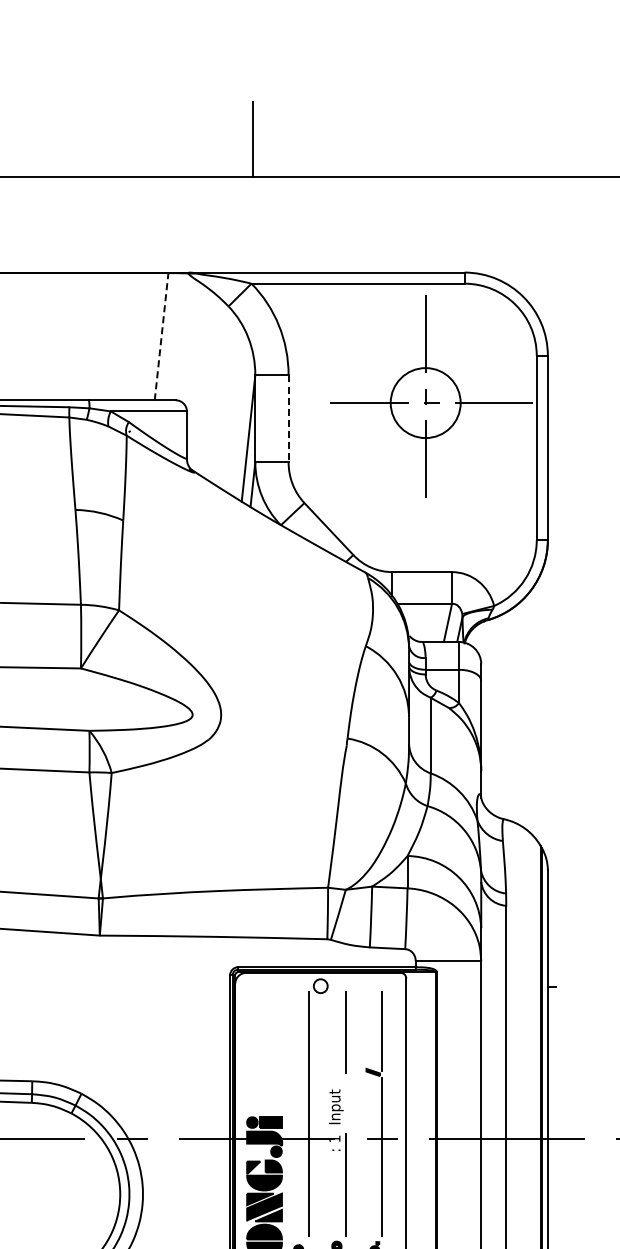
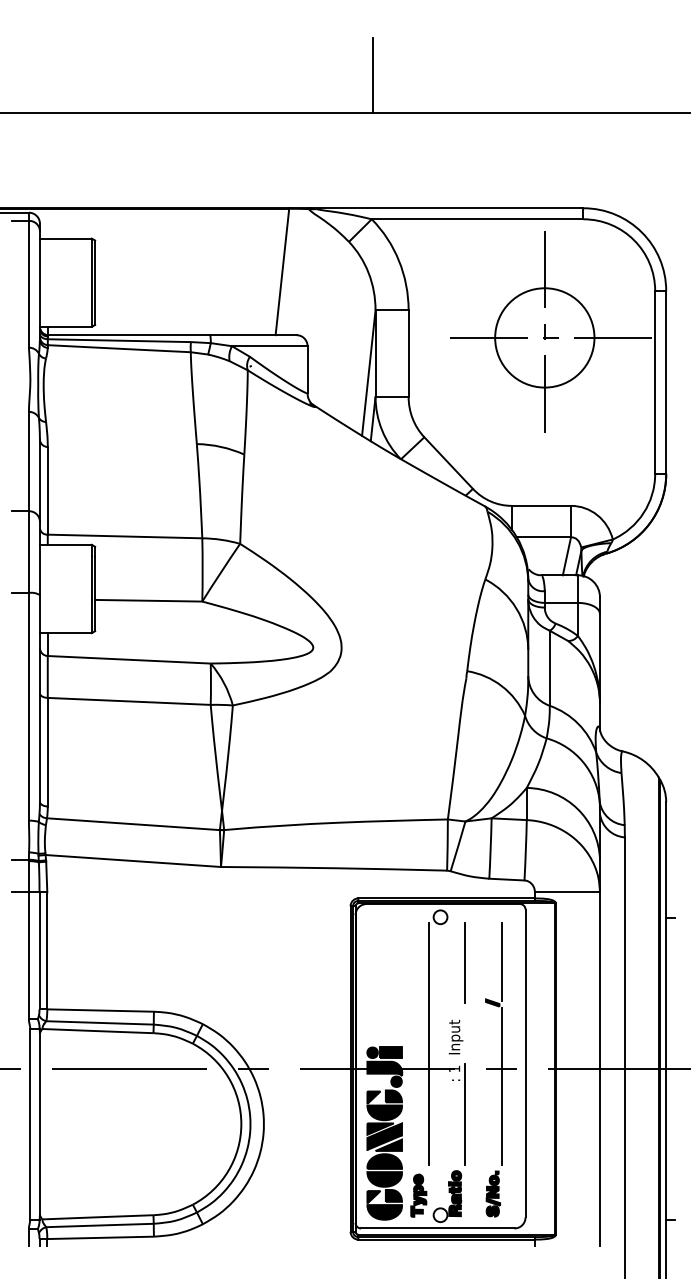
line: (161, 336) -> (282, 271), dashed -> solid
circle: (425, 402) -> (544, 337), size x1.43
line: (288, 419) -> (408, 354), dashed -> solid

